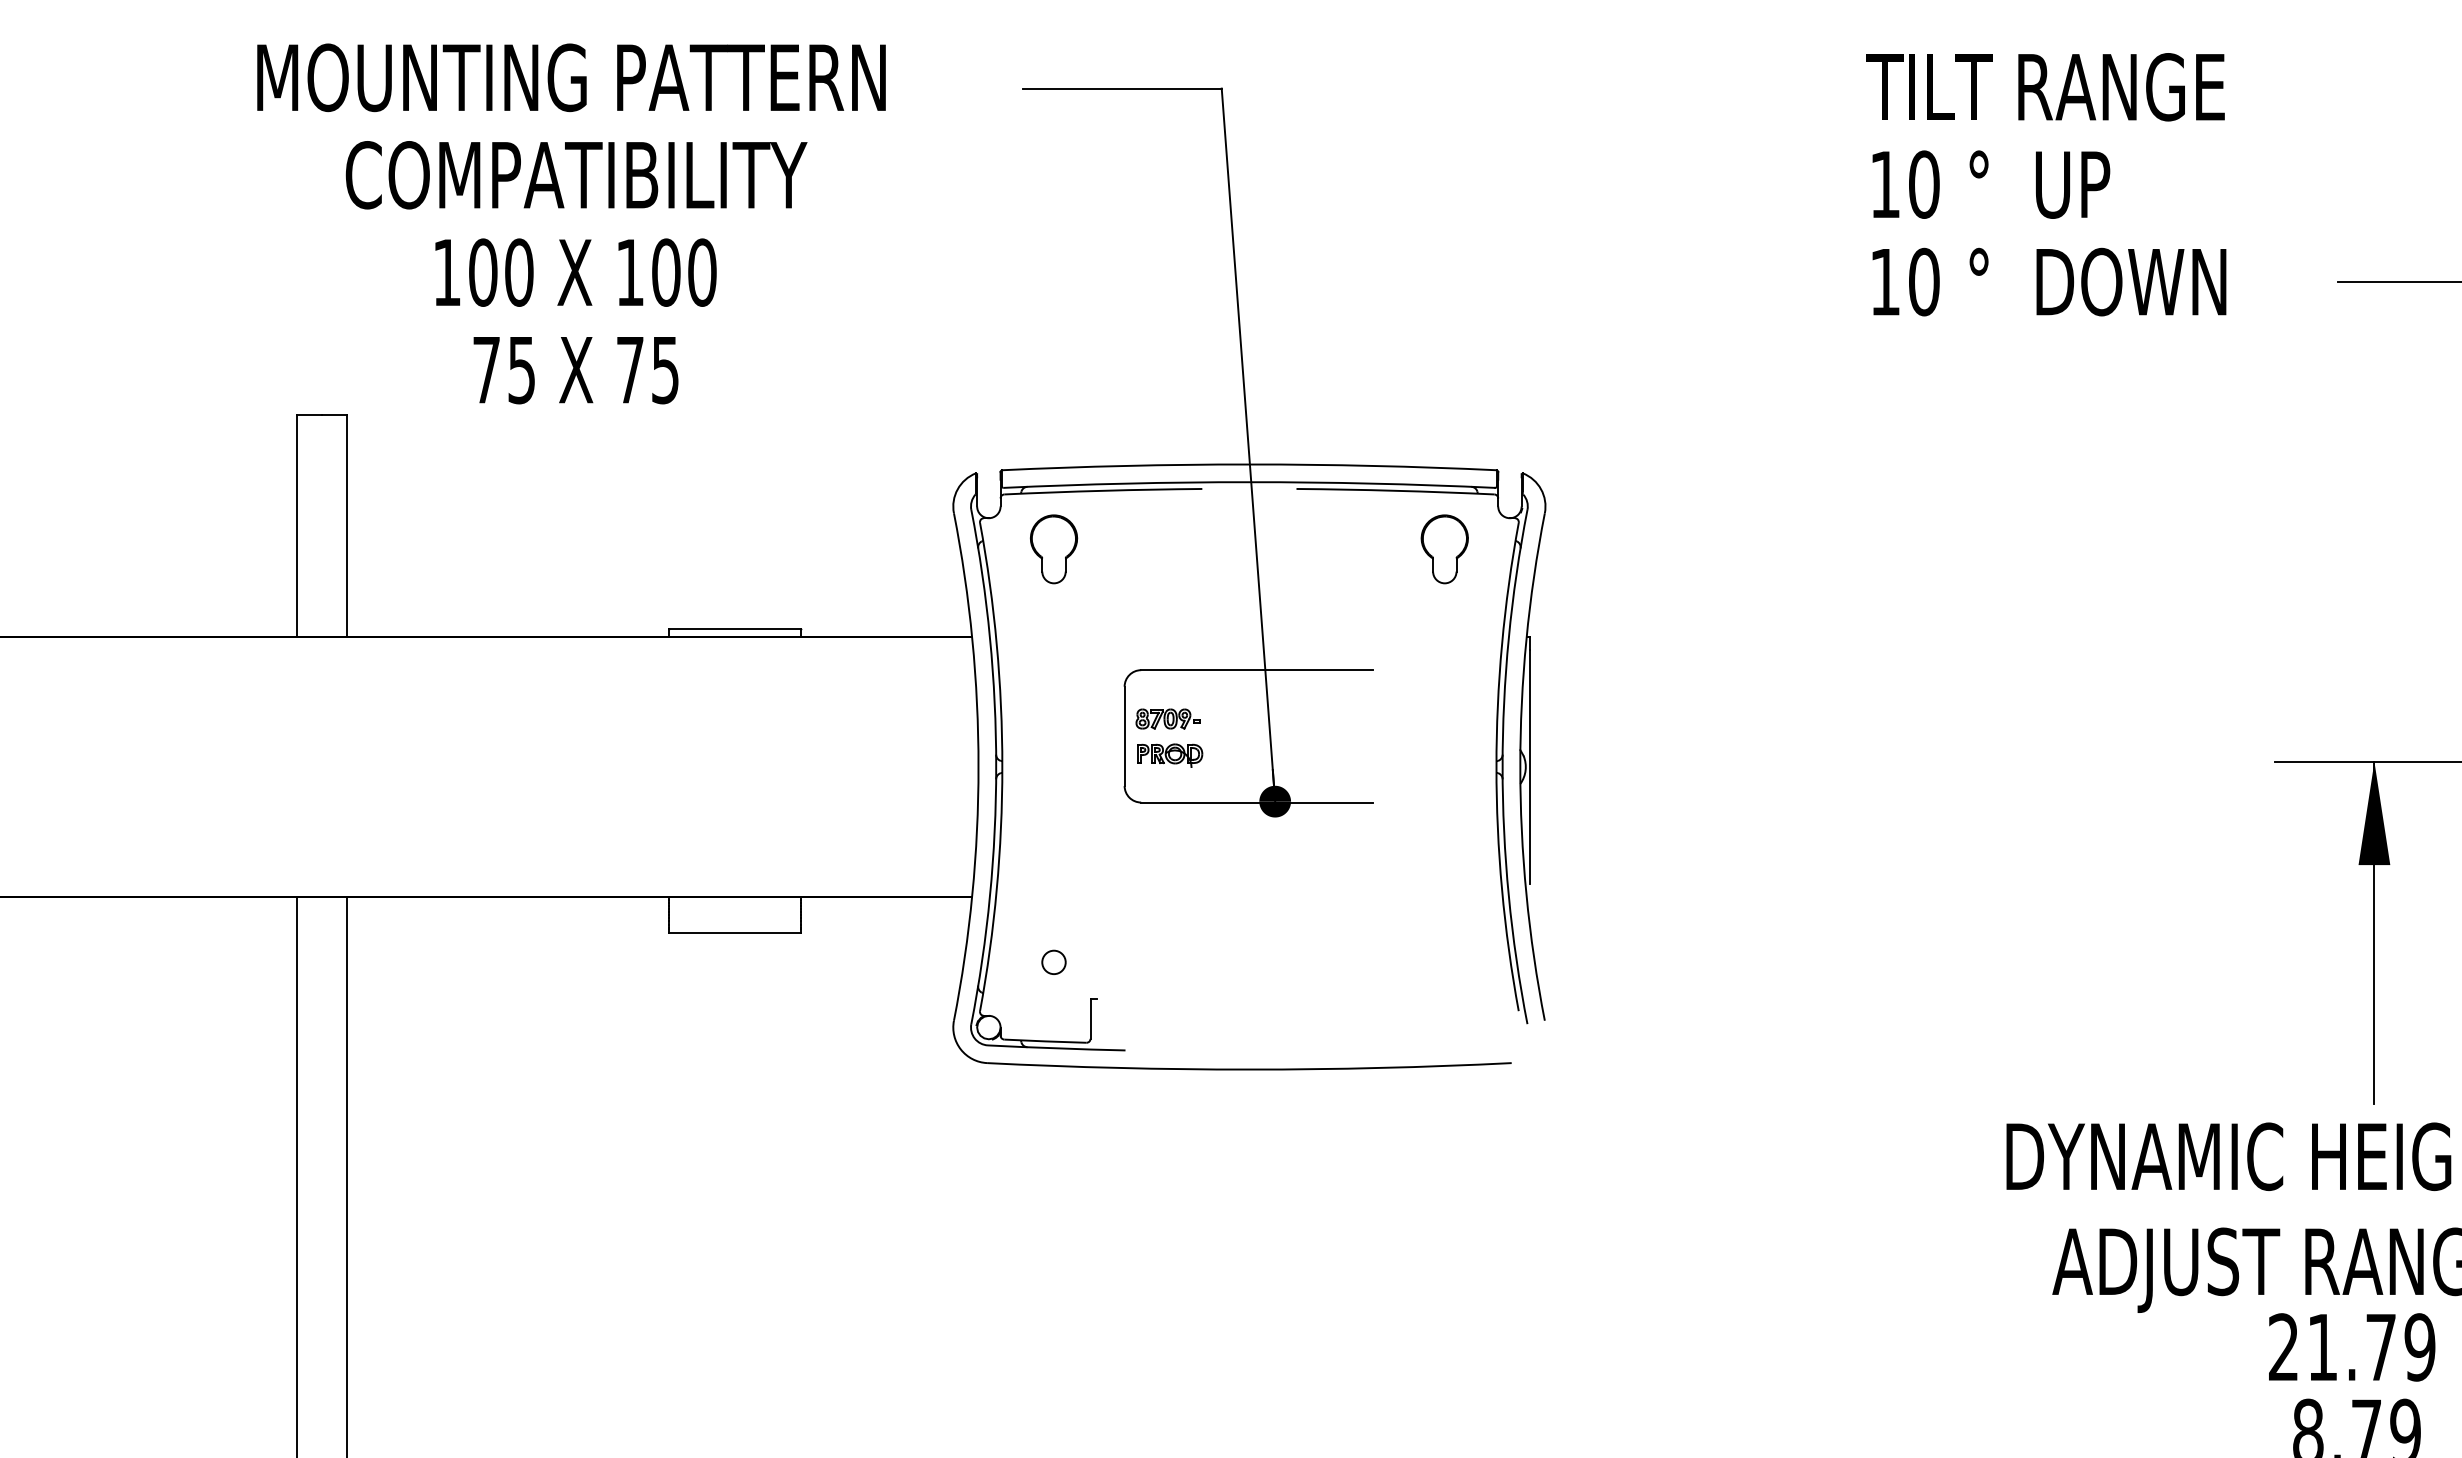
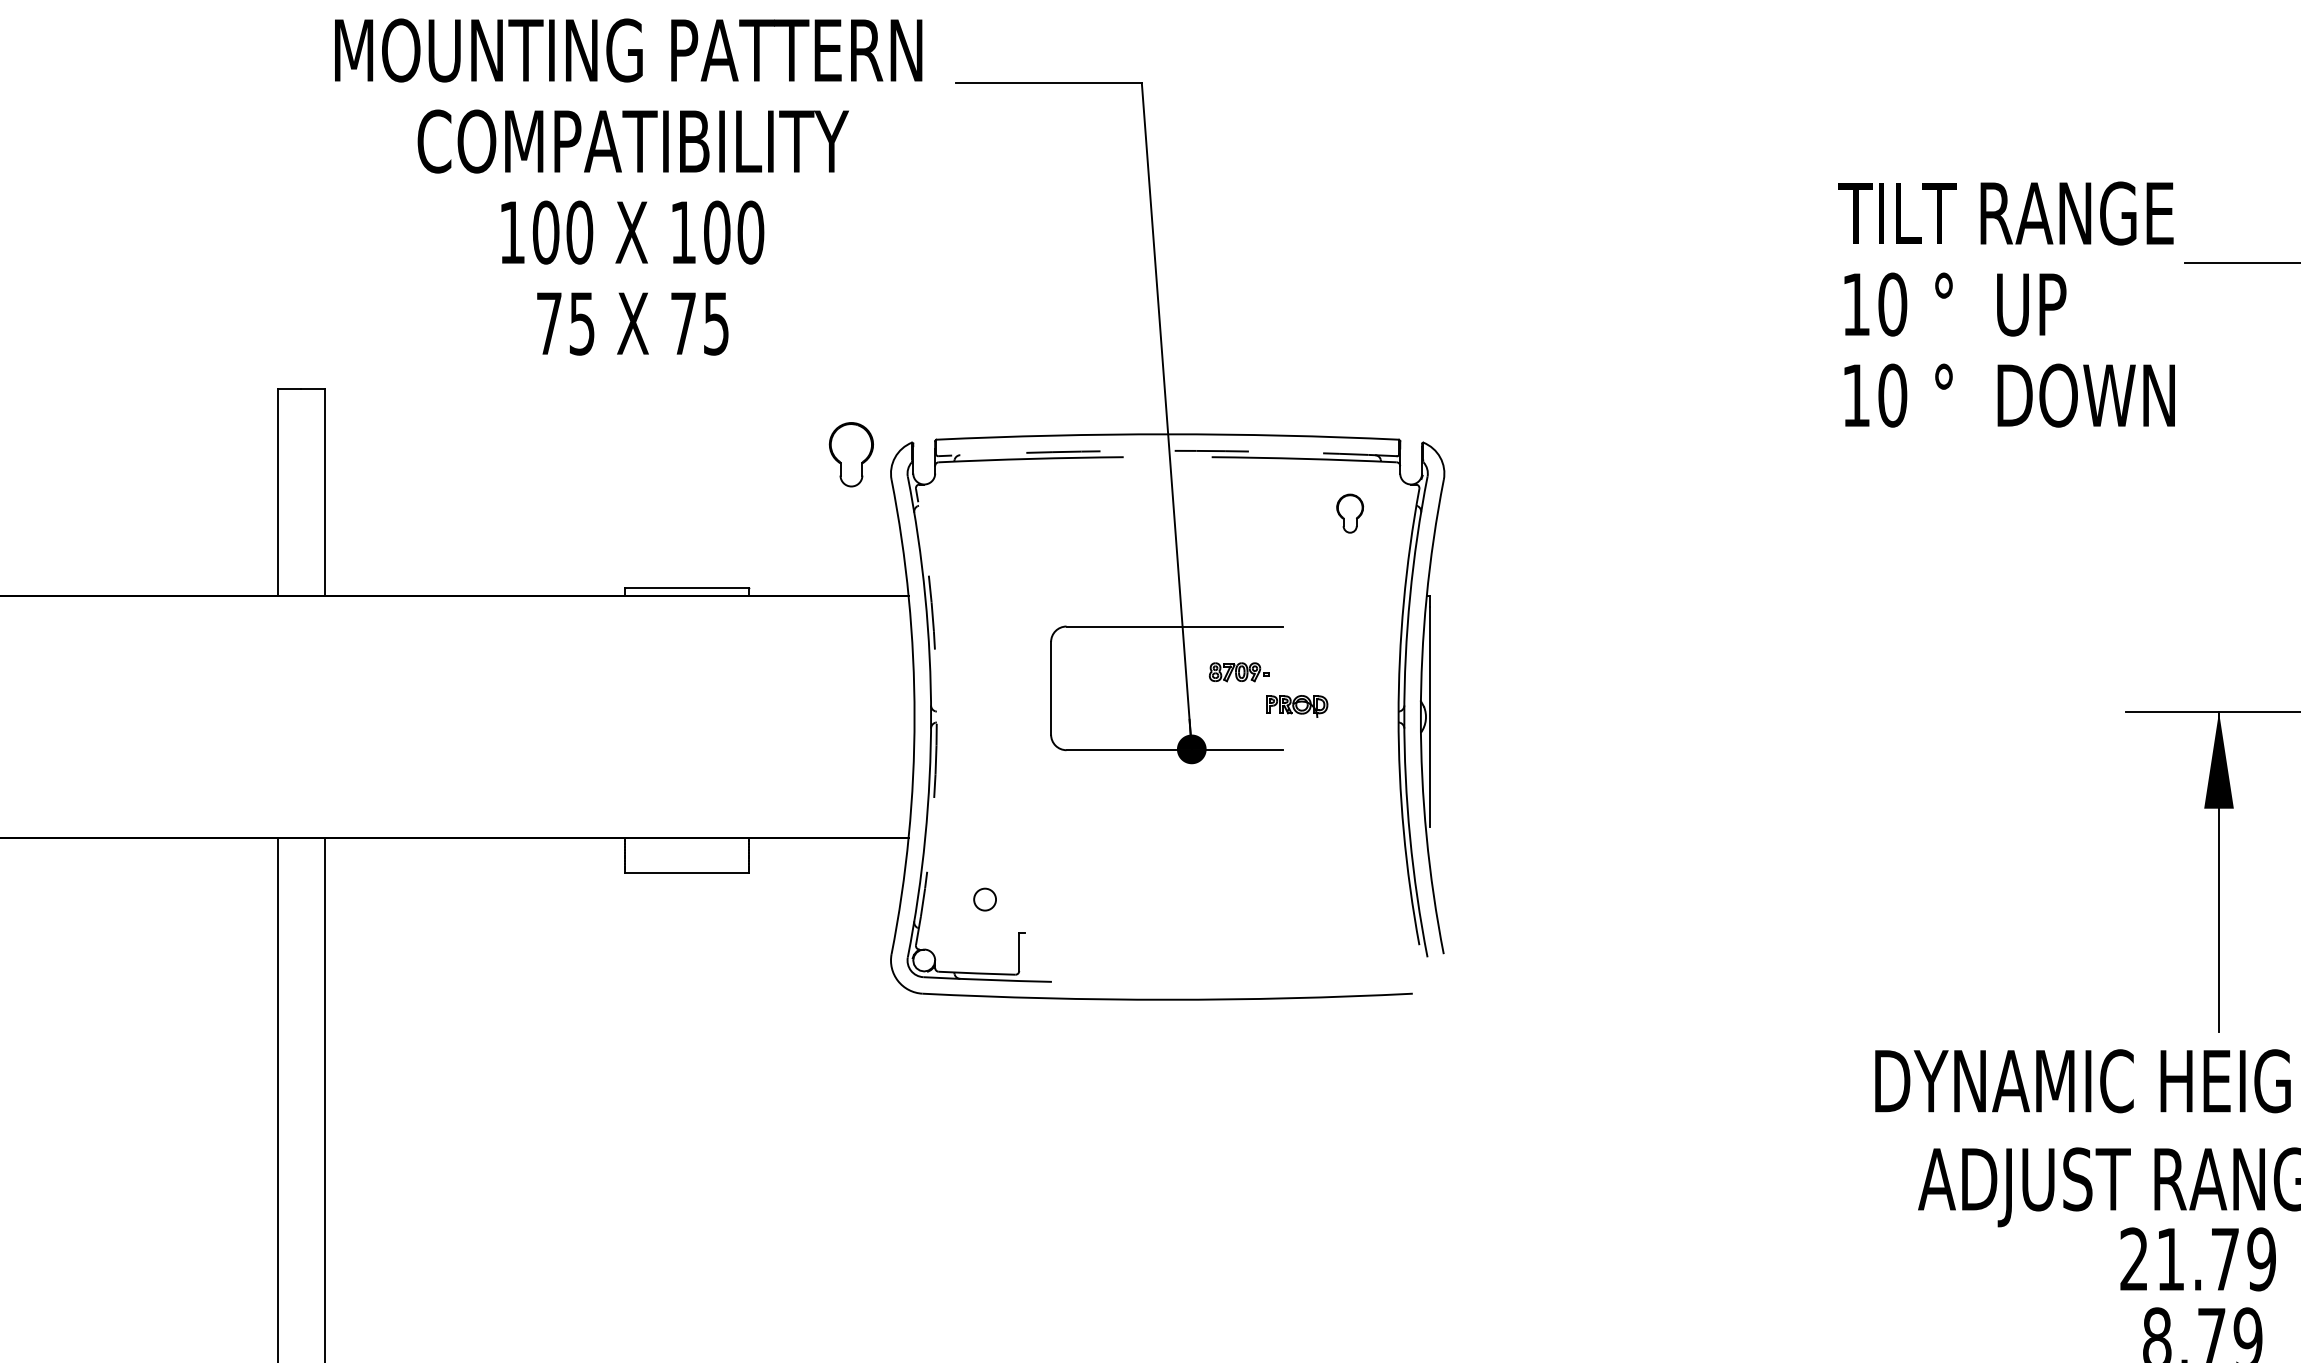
text: (2046, 184) -> (2006, 304), moved
text: (571, 223) -> (628, 186), moved
arc: (1249, 482) -> (1167, 451), solid -> dashed
part: (1054, 549) -> (851, 454), moved
part: (1444, 549) -> (1350, 513), size x0.6
part: (1167, 718) -> (1238, 671), moved
part: (1170, 755) -> (1297, 706), moved
arc: (1002, 767) -> (936, 717), solid -> dashed

